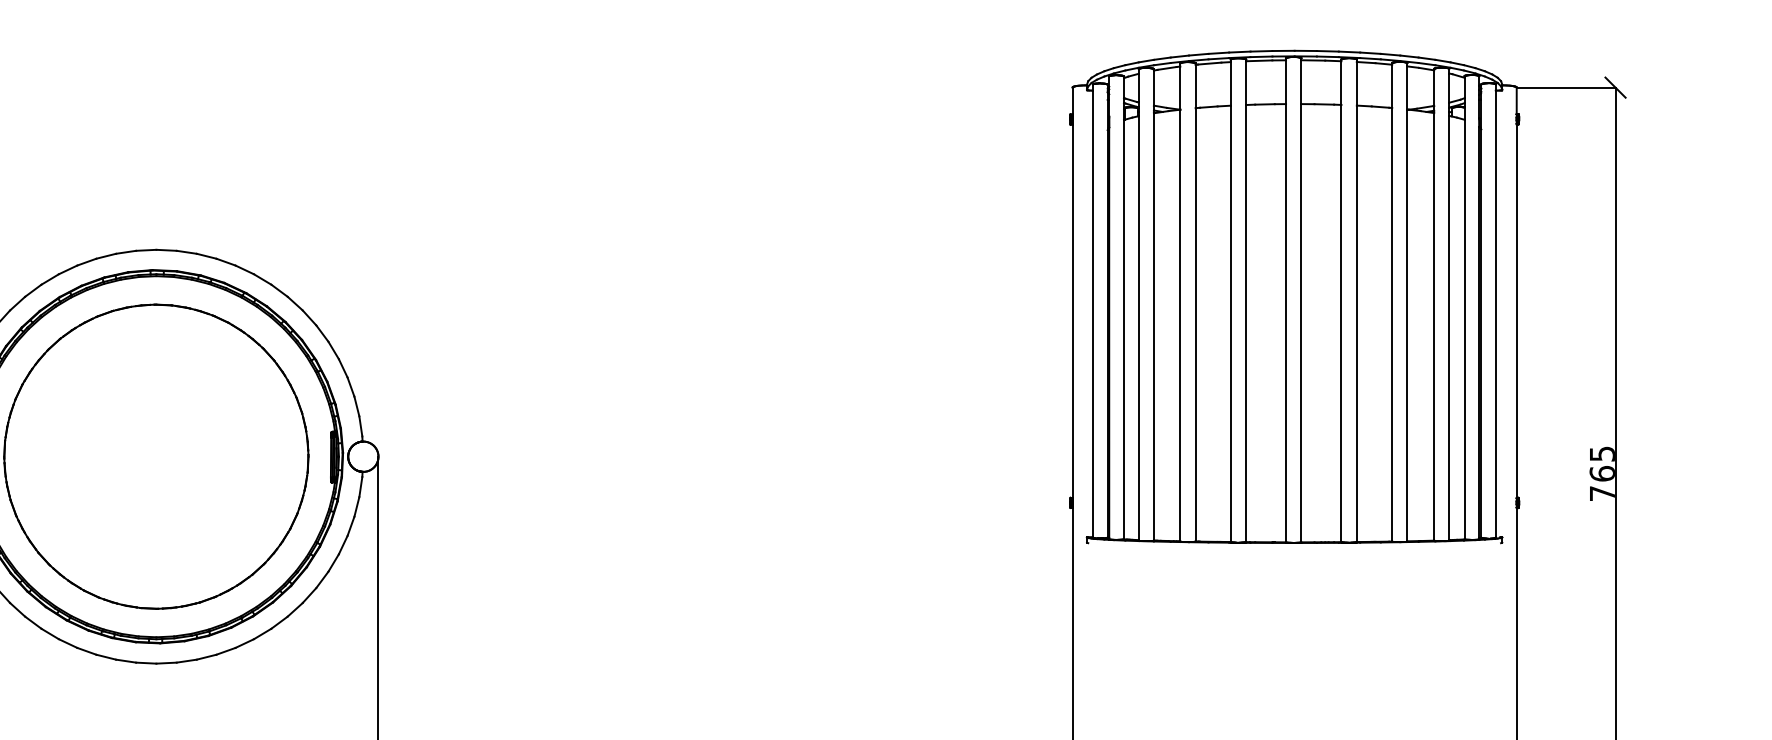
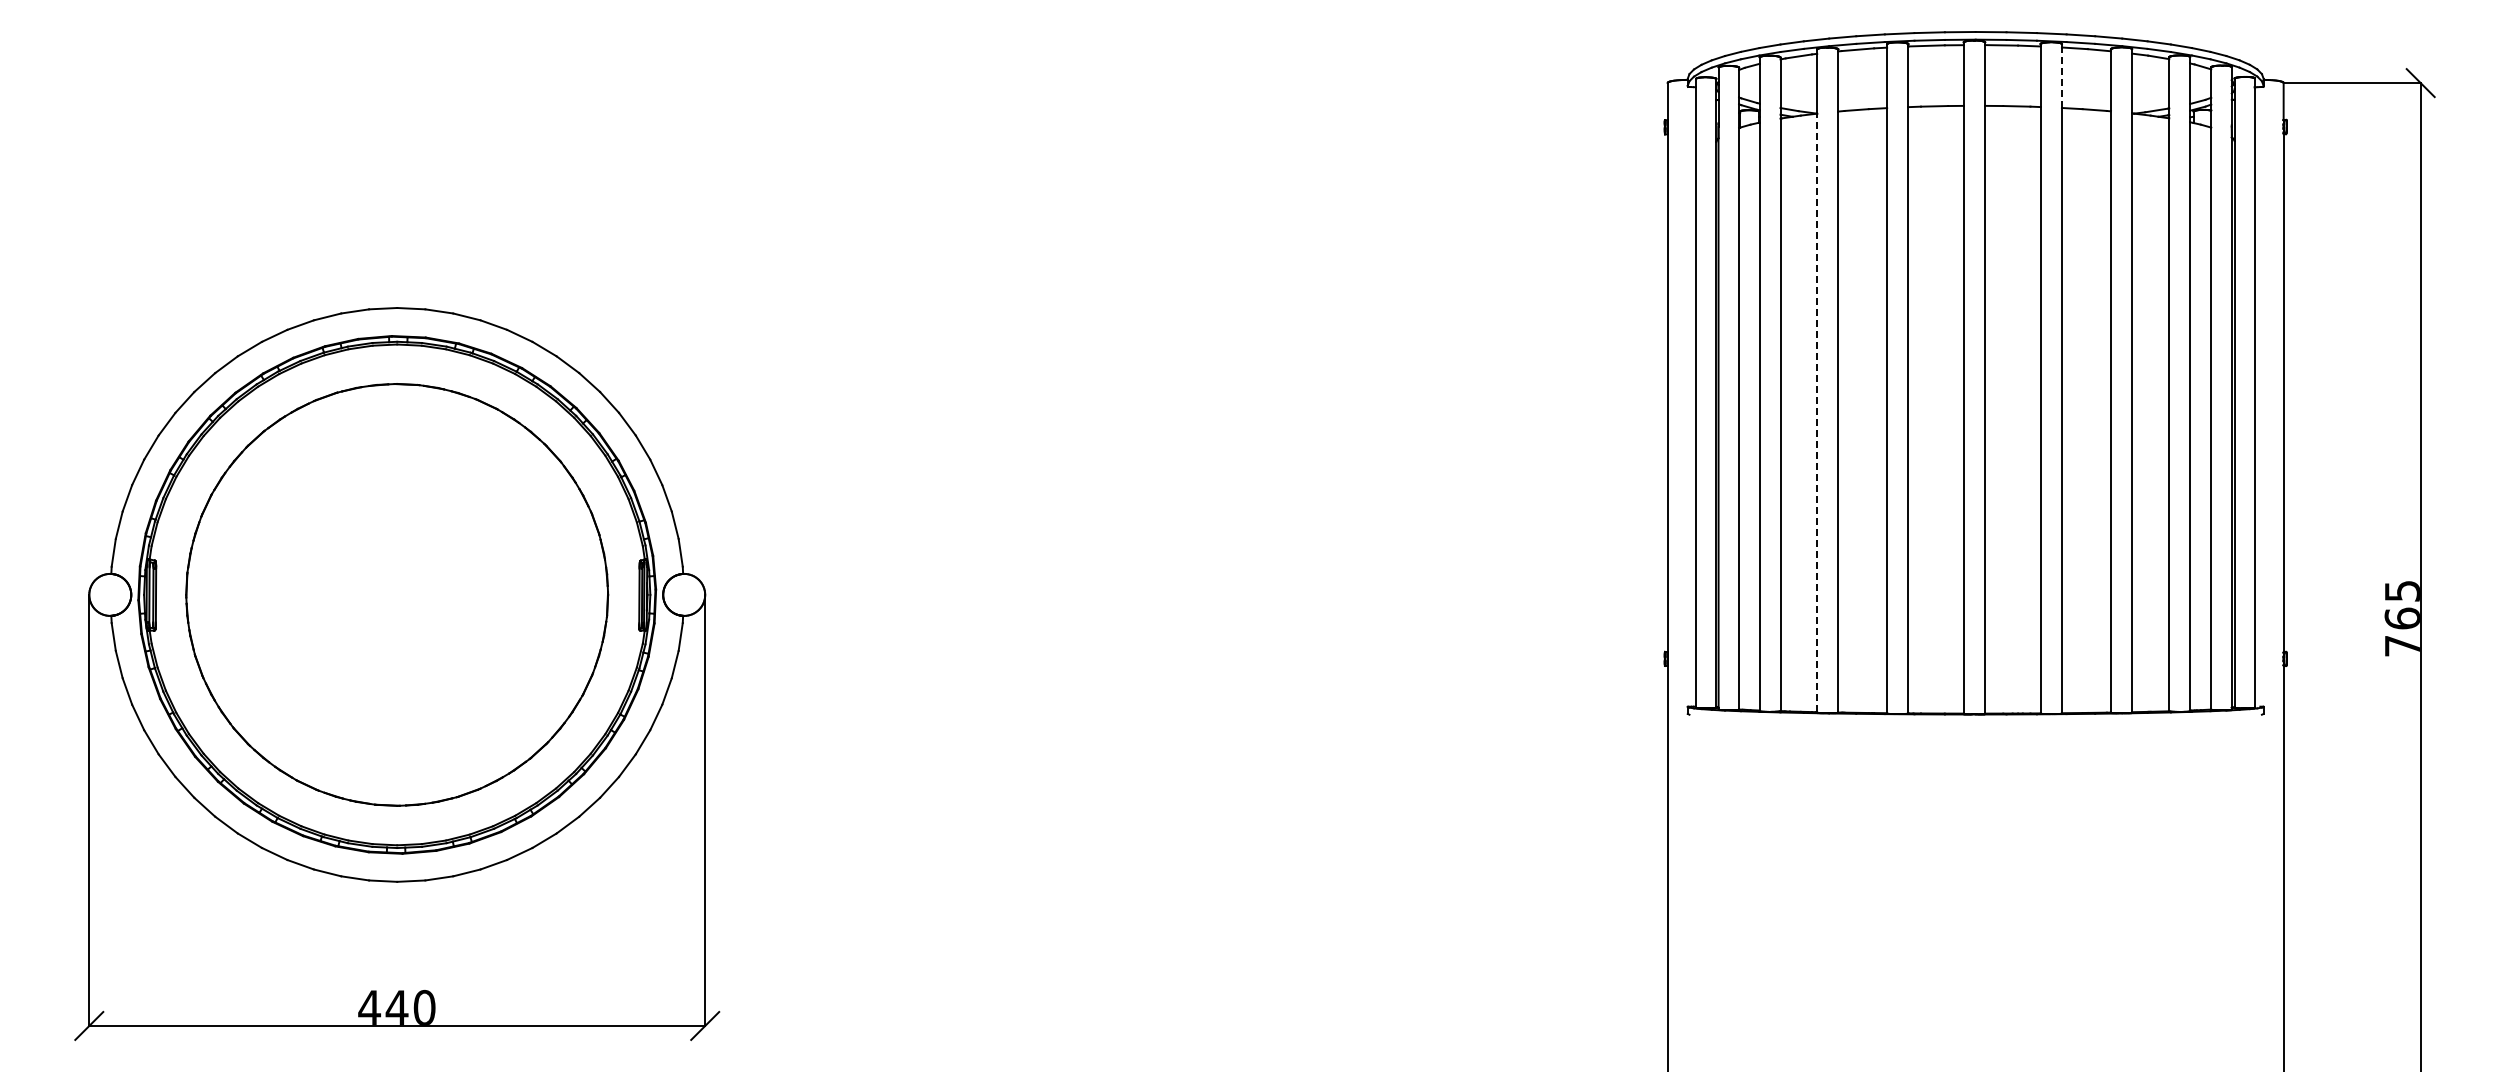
line: (1356, 83) -> (2061, 77), solid -> dashed
line: (1180, 325) -> (1817, 412), solid -> dashed

